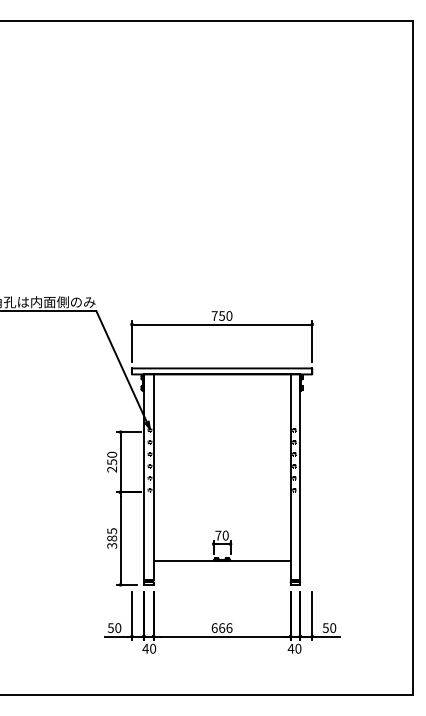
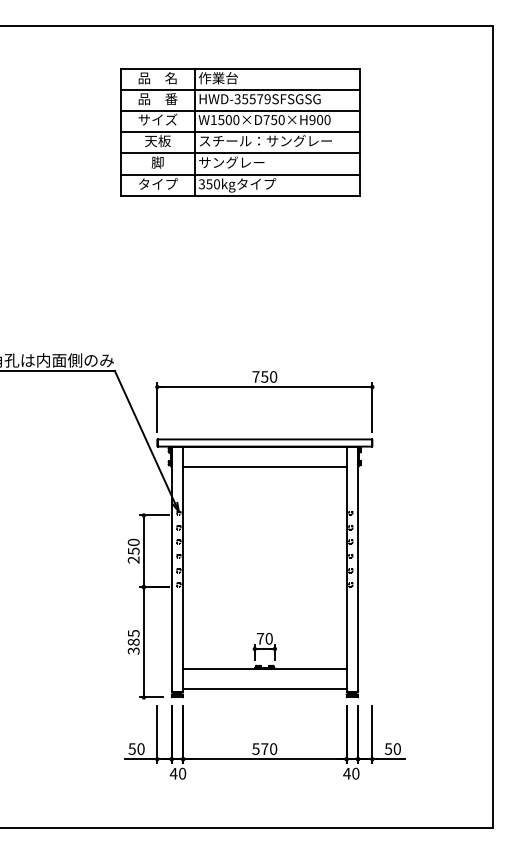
part: (201, 111) -> (240, 132), added
line: (221, 391) -> (264, 466), added
line: (221, 577) -> (264, 688), added
text: (221, 627) -> (264, 748), 666 -> 570

